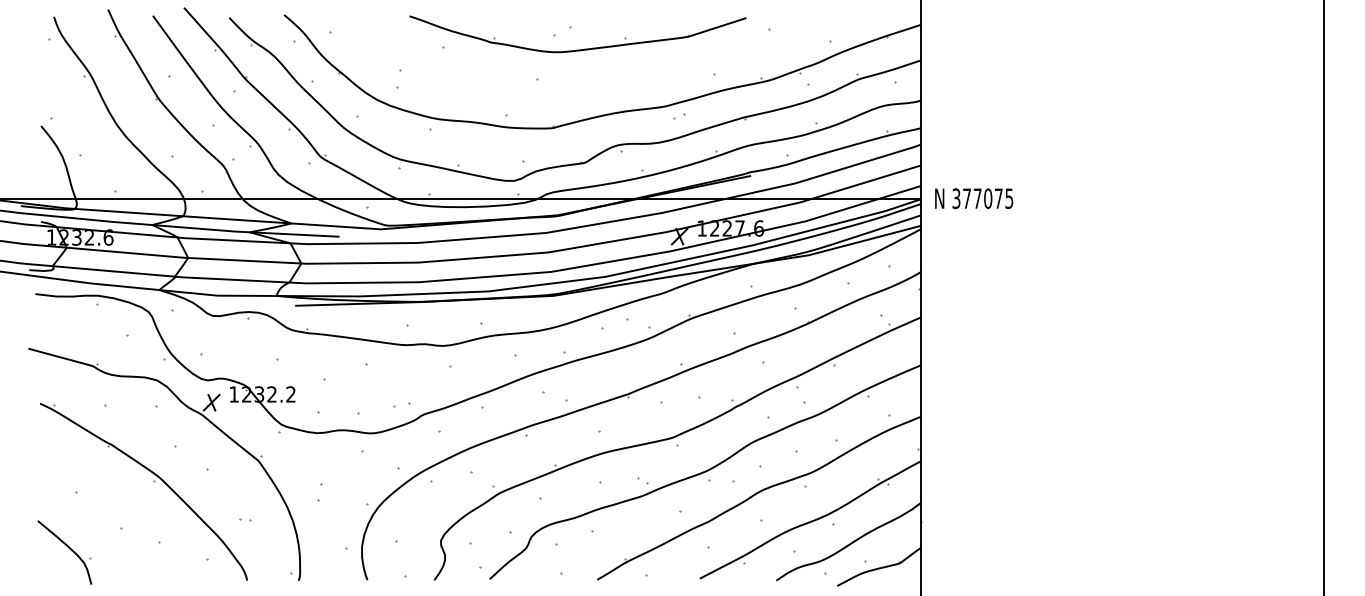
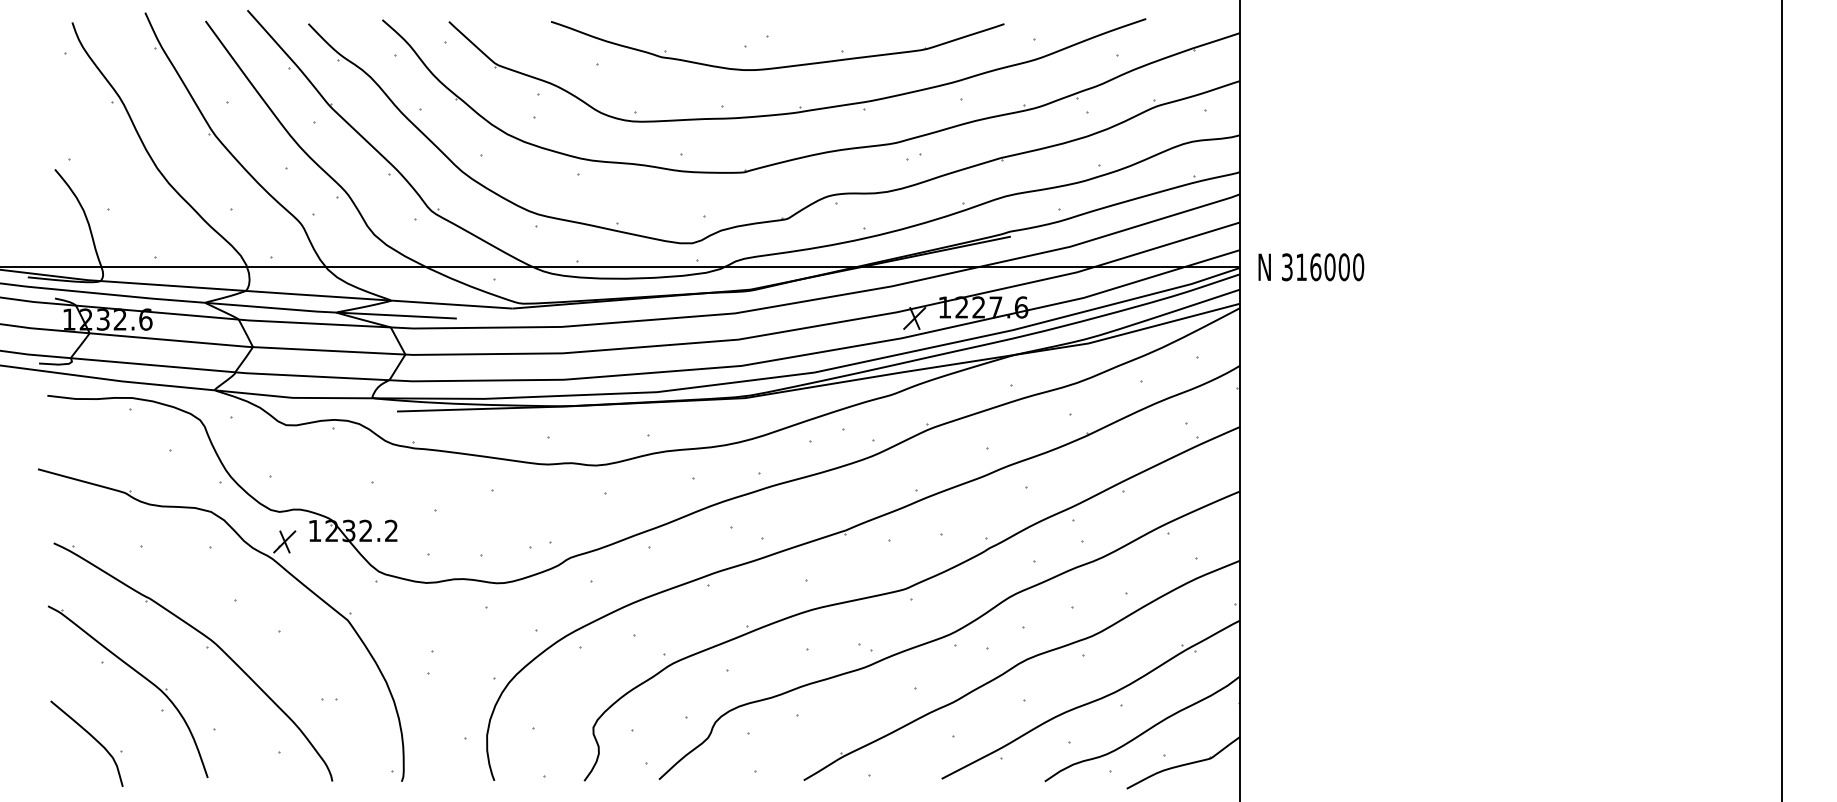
part: (594, 79) -> (800, 106), added
text: (988, 198) -> (1330, 267), 377075 -> 316000
part: (103, 501) -> (138, 674), added

